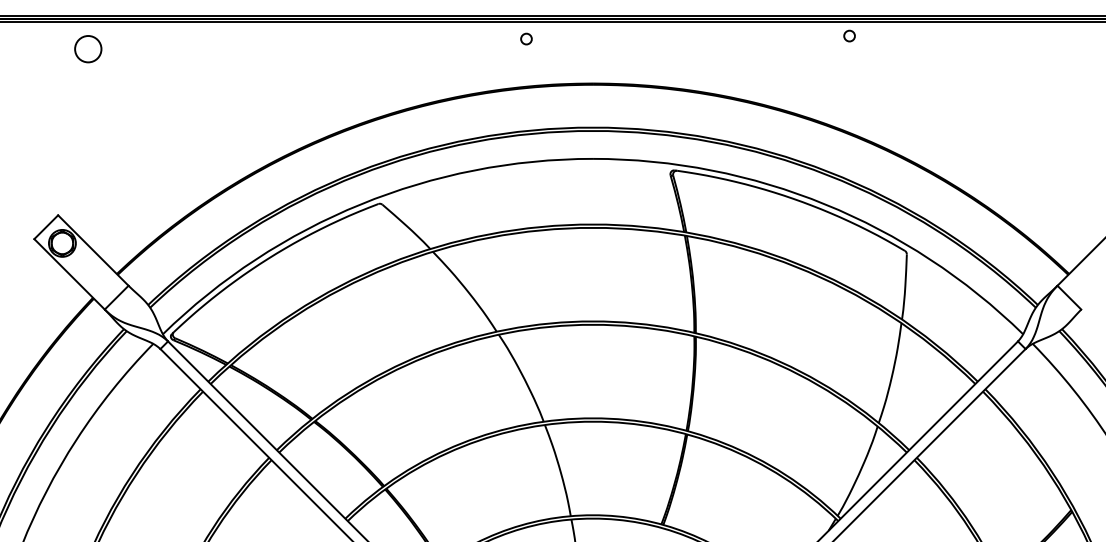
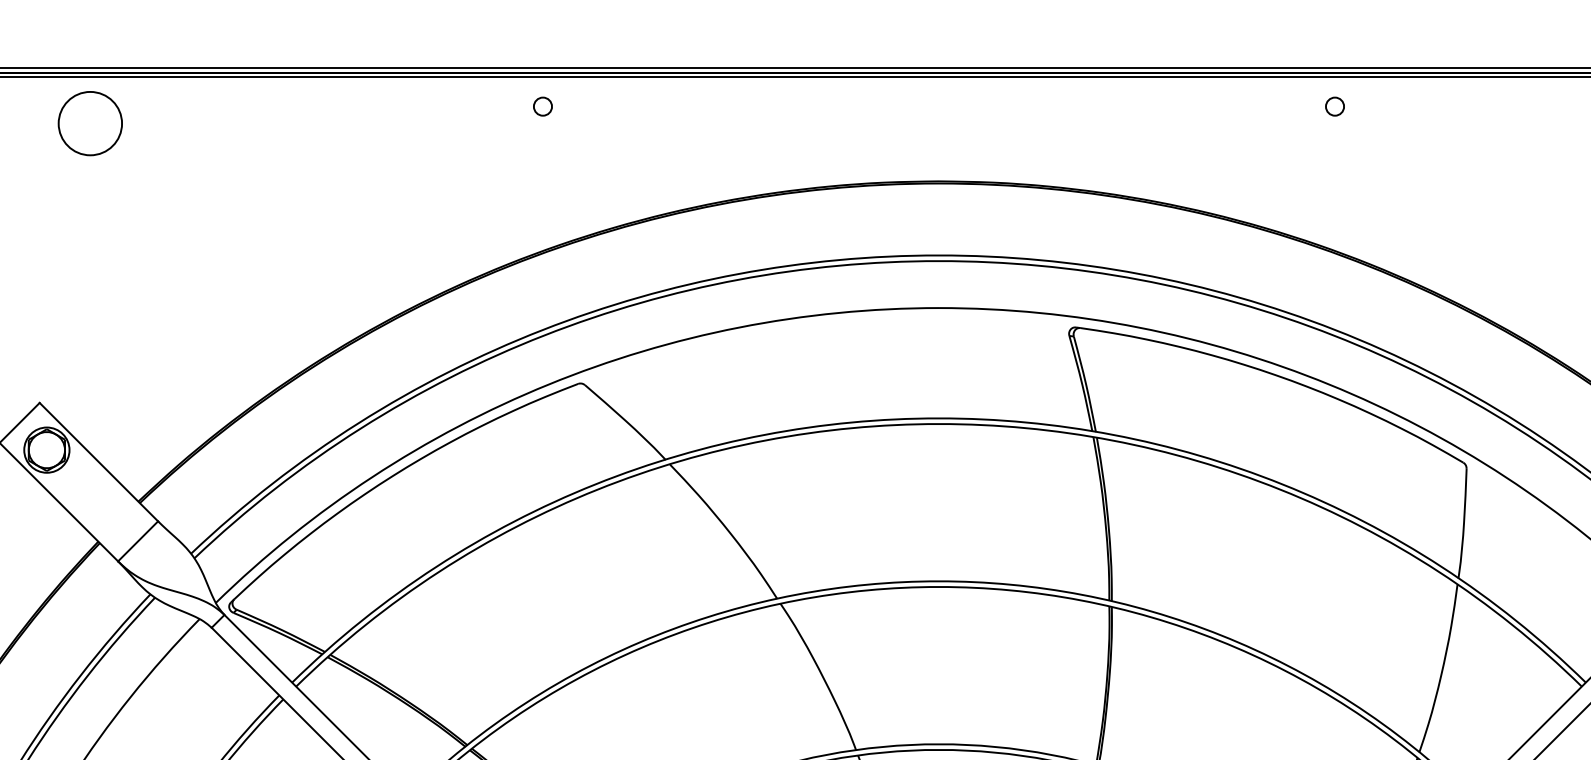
circle: (849, 35) -> (1334, 105), moved
circle: (526, 38) -> (542, 105), moved
circle: (88, 49) -> (90, 124), size x1.43

